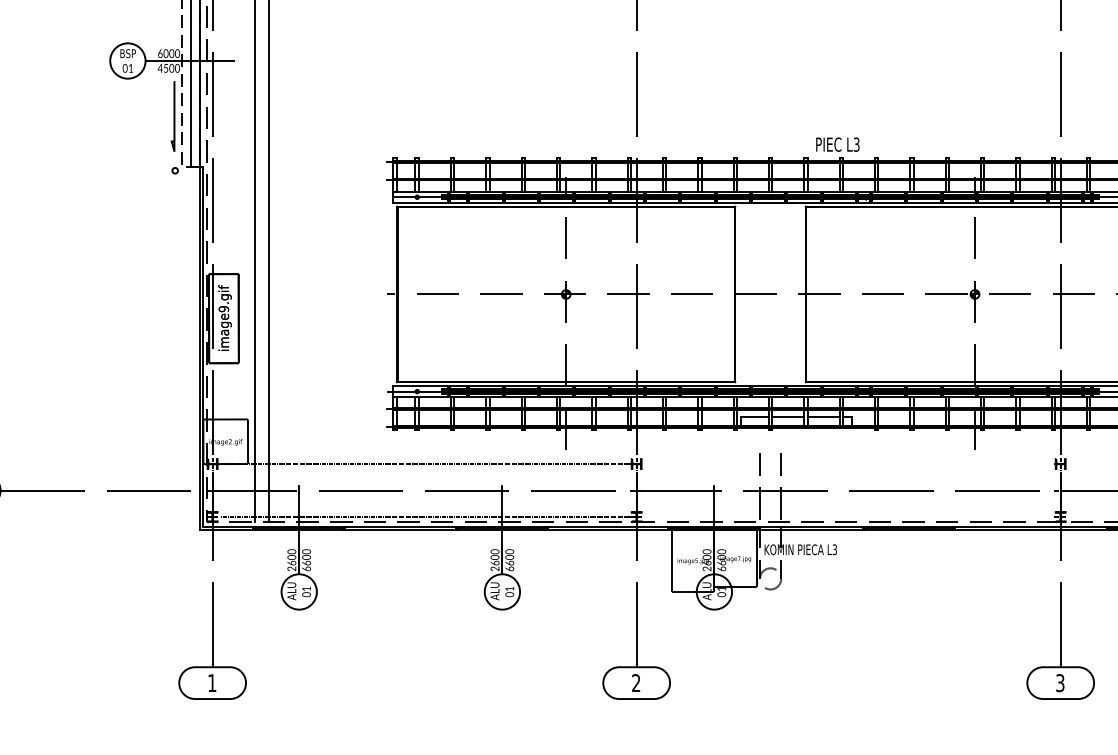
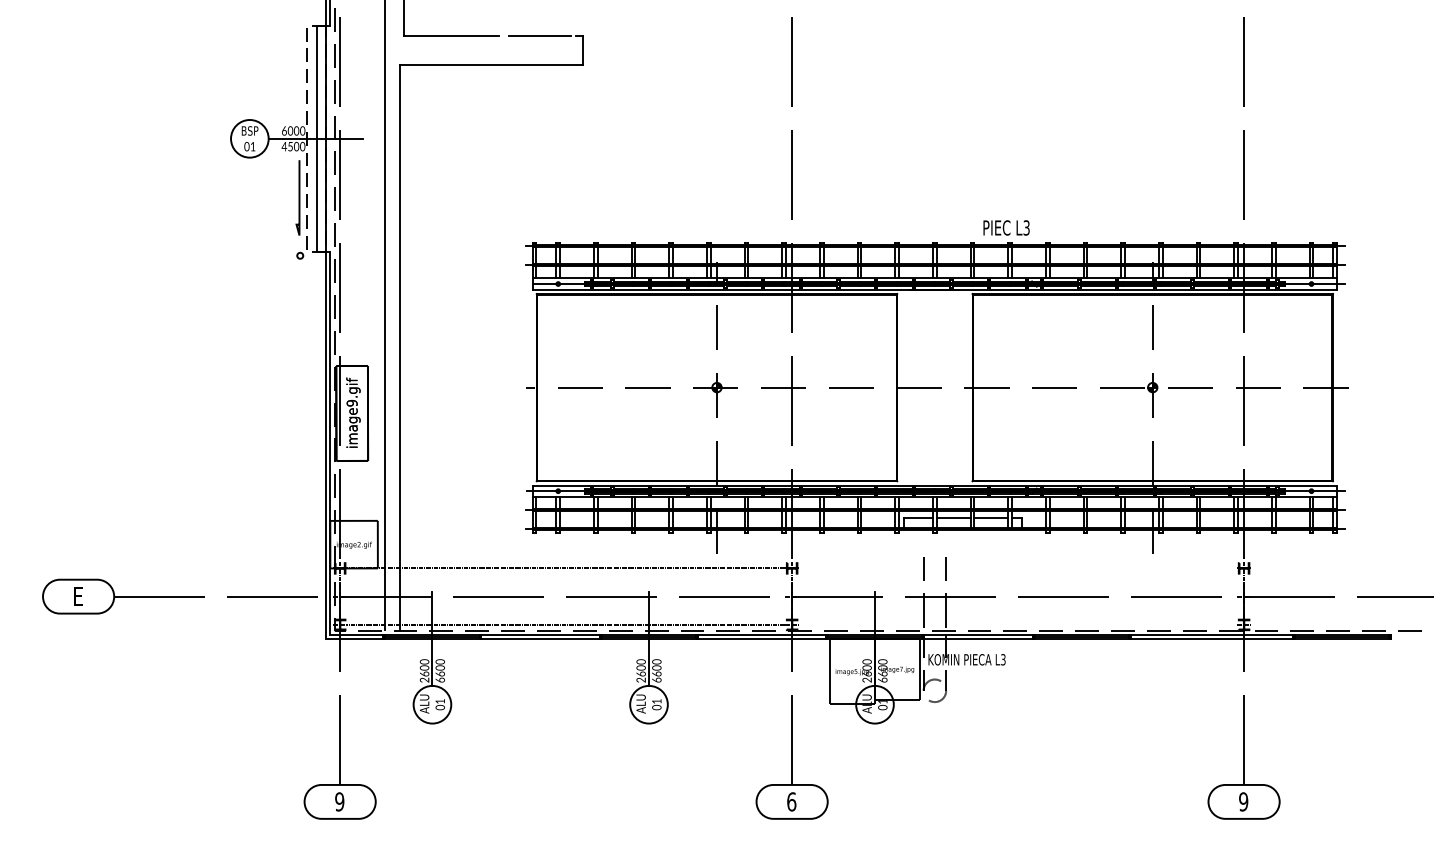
text: (212, 682) -> (339, 801), 1 -> 9
text: (636, 682) -> (791, 801), 2 -> 6
text: (1060, 682) -> (1243, 801), 3 -> 9

